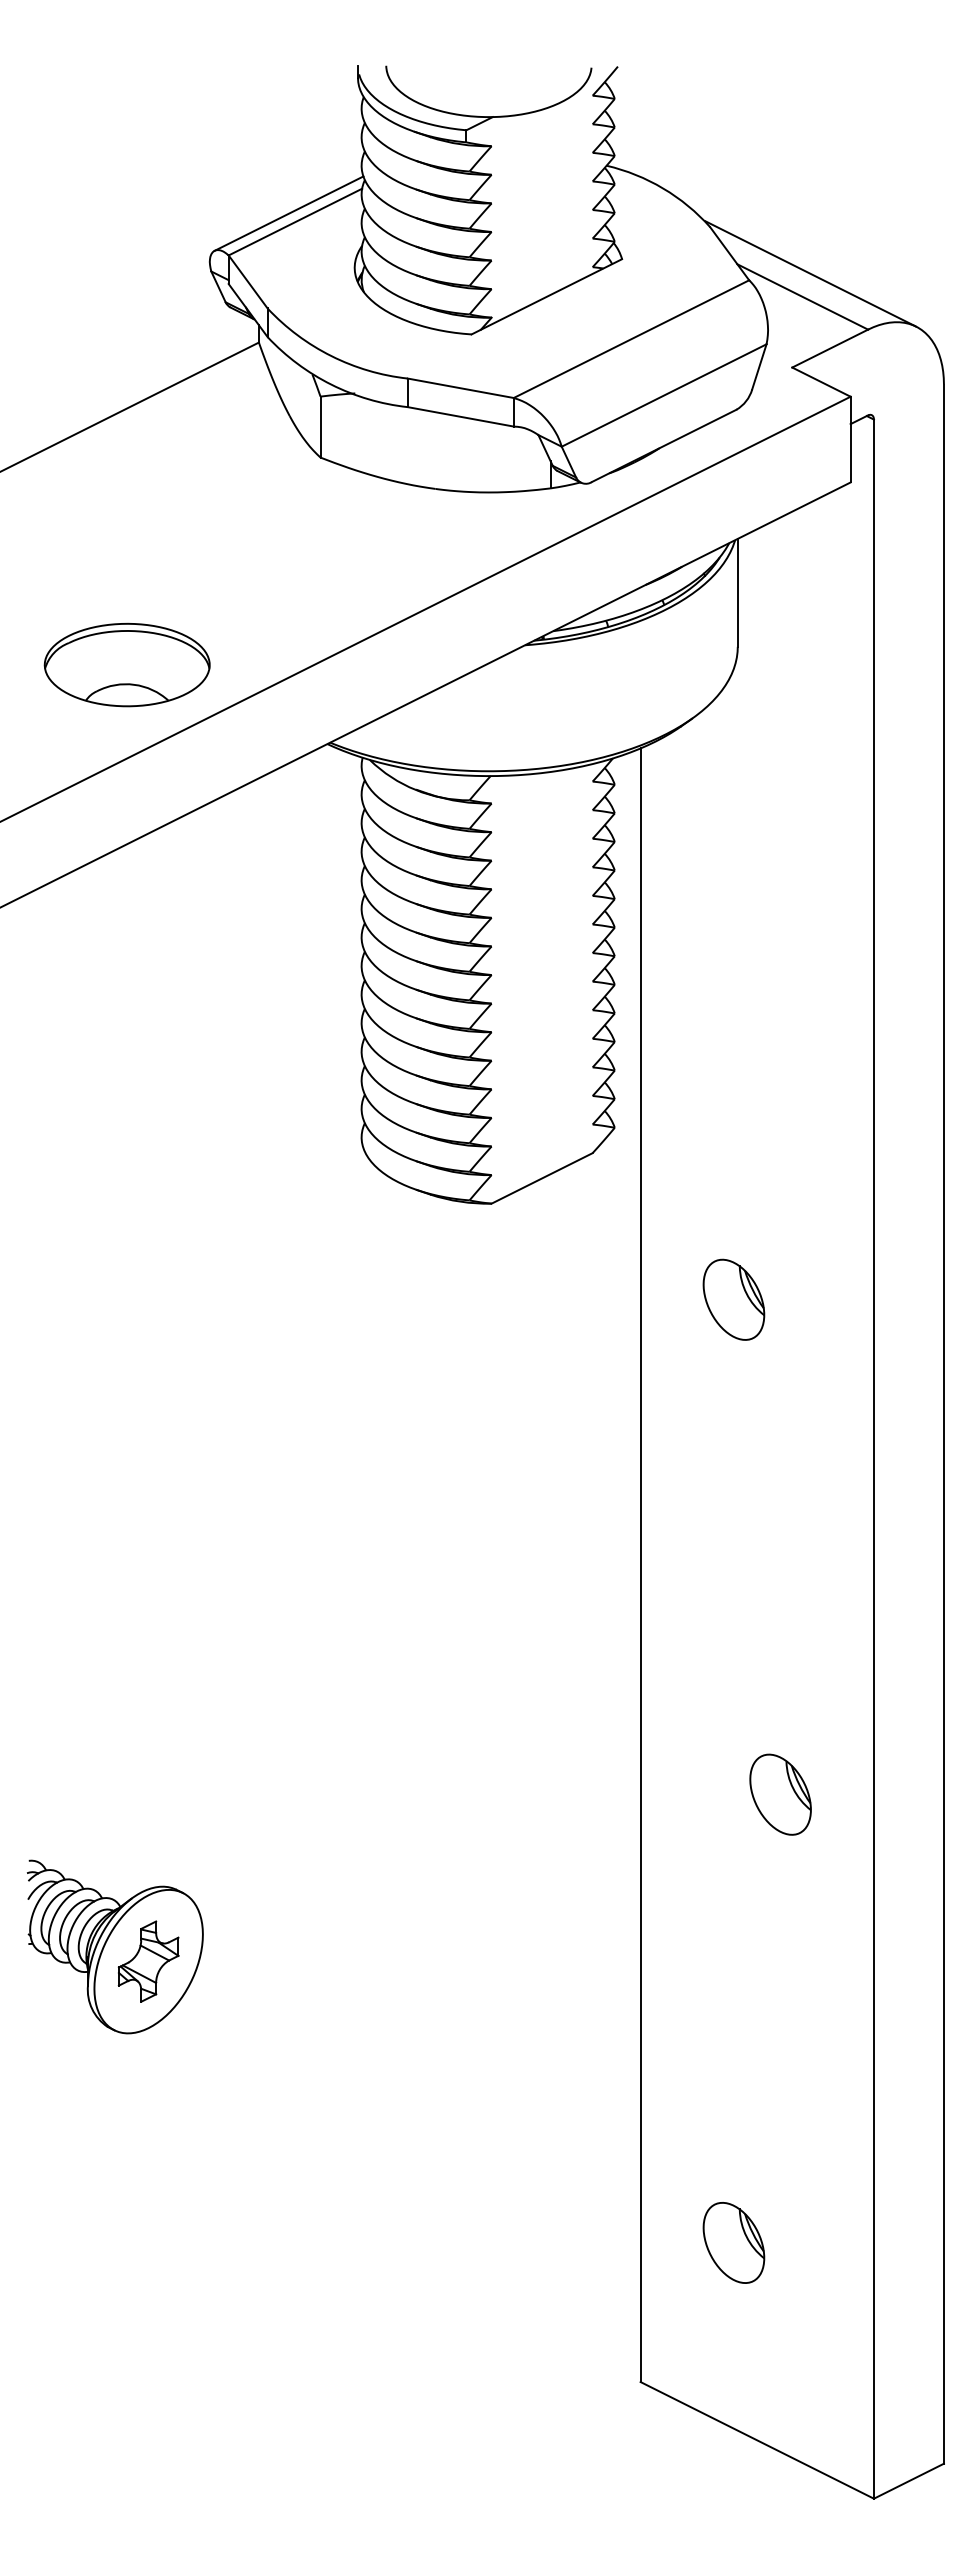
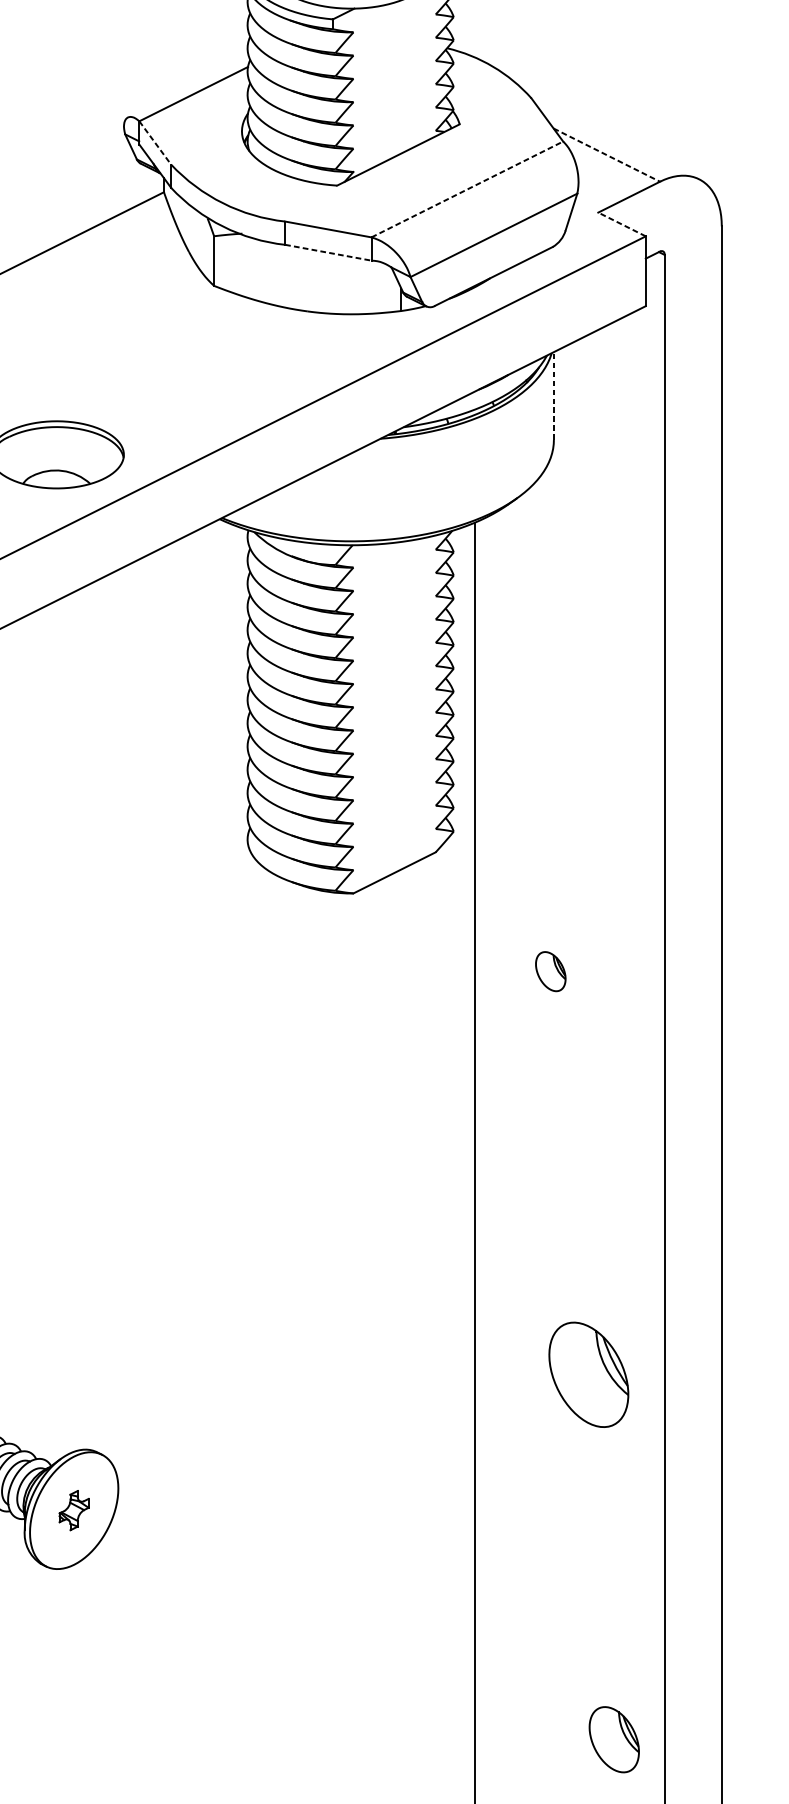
line: (288, 213) -> (188, 87), removed
line: (810, 273) -> (613, 136), removed
line: (248, 281) -> (155, 142), solid -> dashed
line: (803, 297) -> (607, 155), solid -> dashed
line: (631, 339) -> (467, 189), solid -> dashed
line: (821, 382) -> (622, 224), solid -> dashed
line: (460, 416) -> (328, 252), solid -> dashed
line: (737, 592) -> (553, 395), solid -> dashed
part: (733, 1299) -> (550, 971), size x0.6
part: (780, 1794) -> (588, 1374), size x1.6
part: (148, 1961) -> (74, 1510), size x0.6
part: (733, 2242) -> (613, 1739), moved

